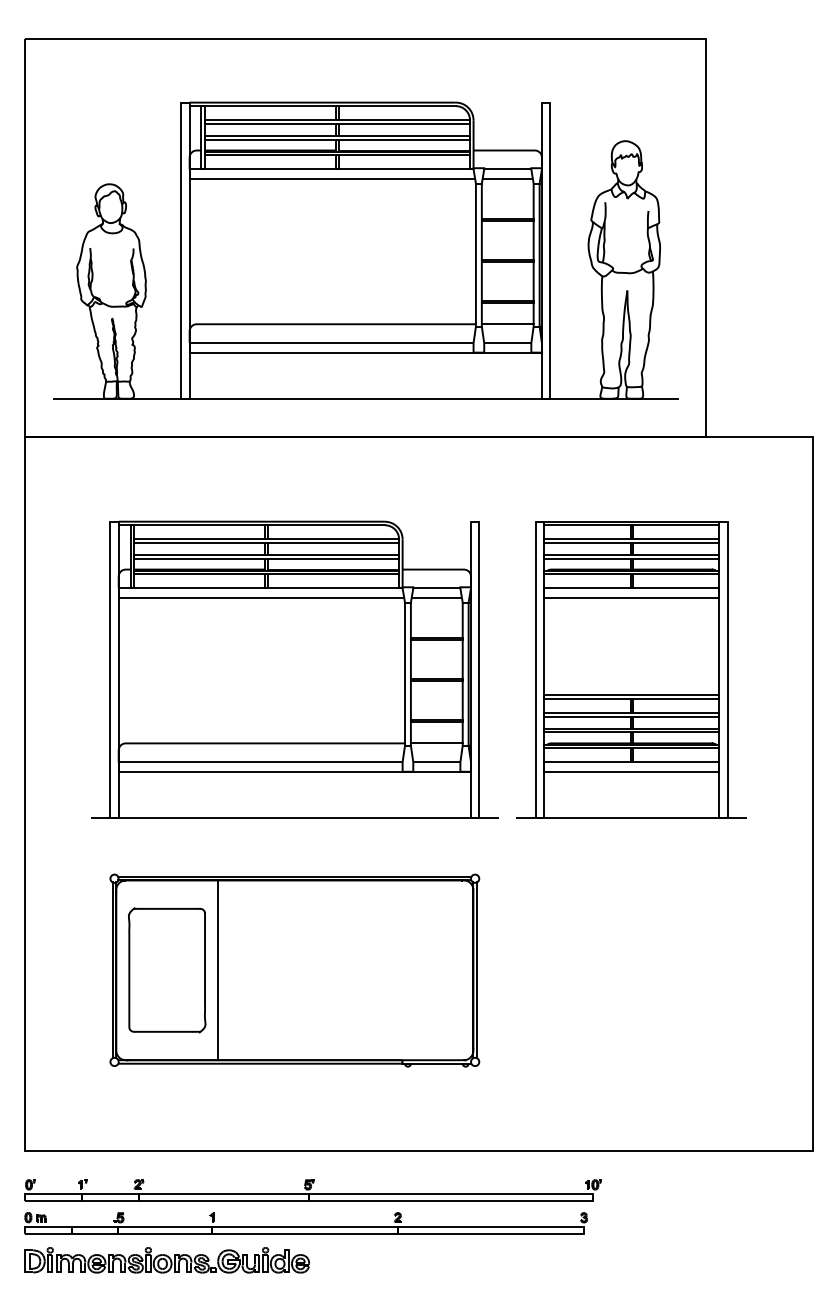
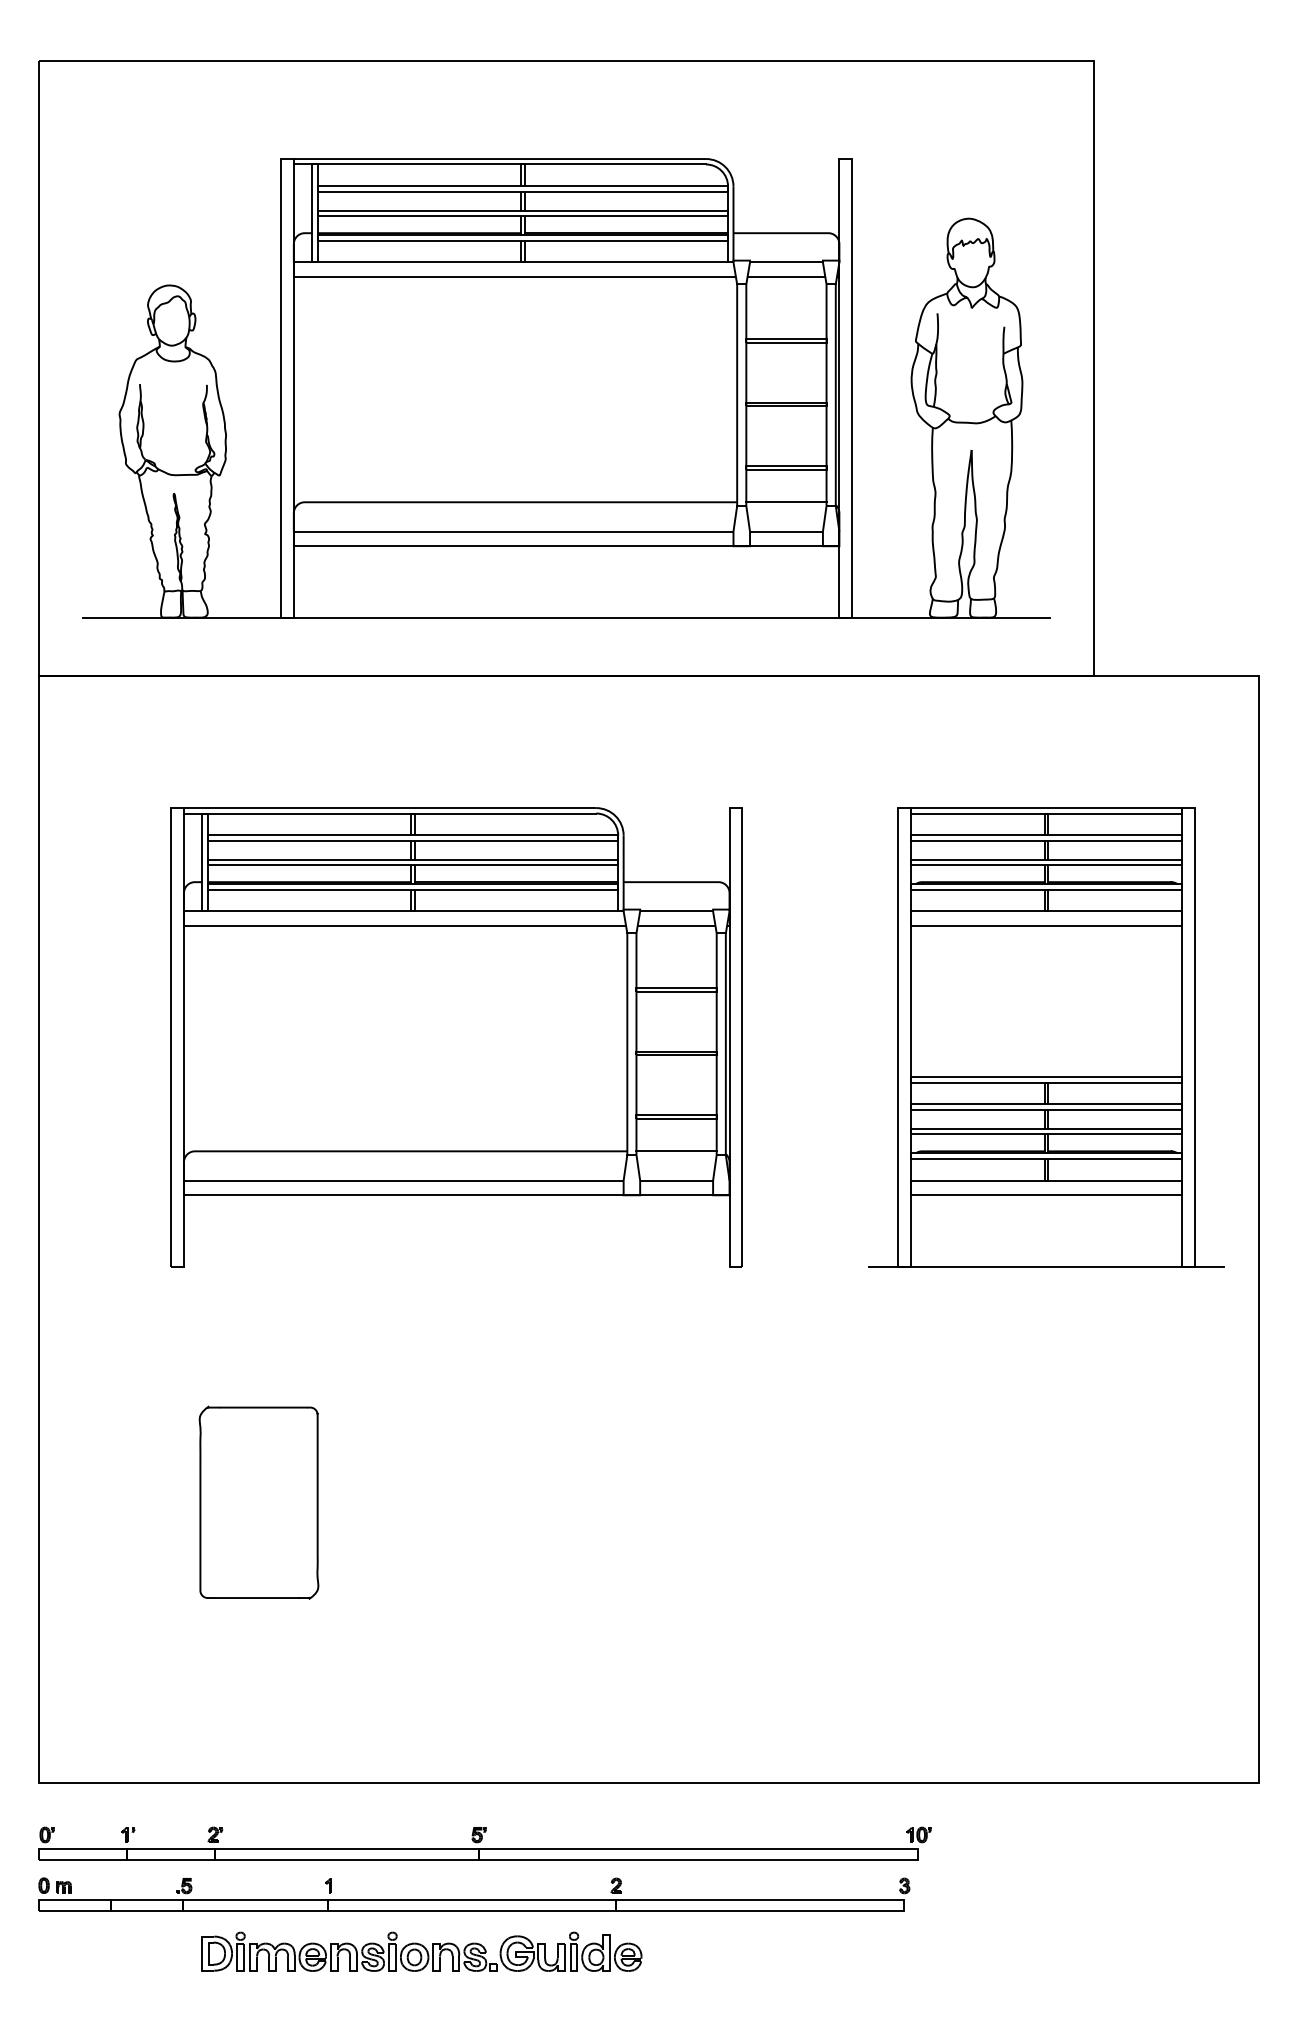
part: (631, 669) -> (1046, 1036), moved
line: (294, 817) -> (456, 1266), removed
part: (294, 970) -> (456, 1503), removed
part: (167, 1260) -> (422, 1952), moved

